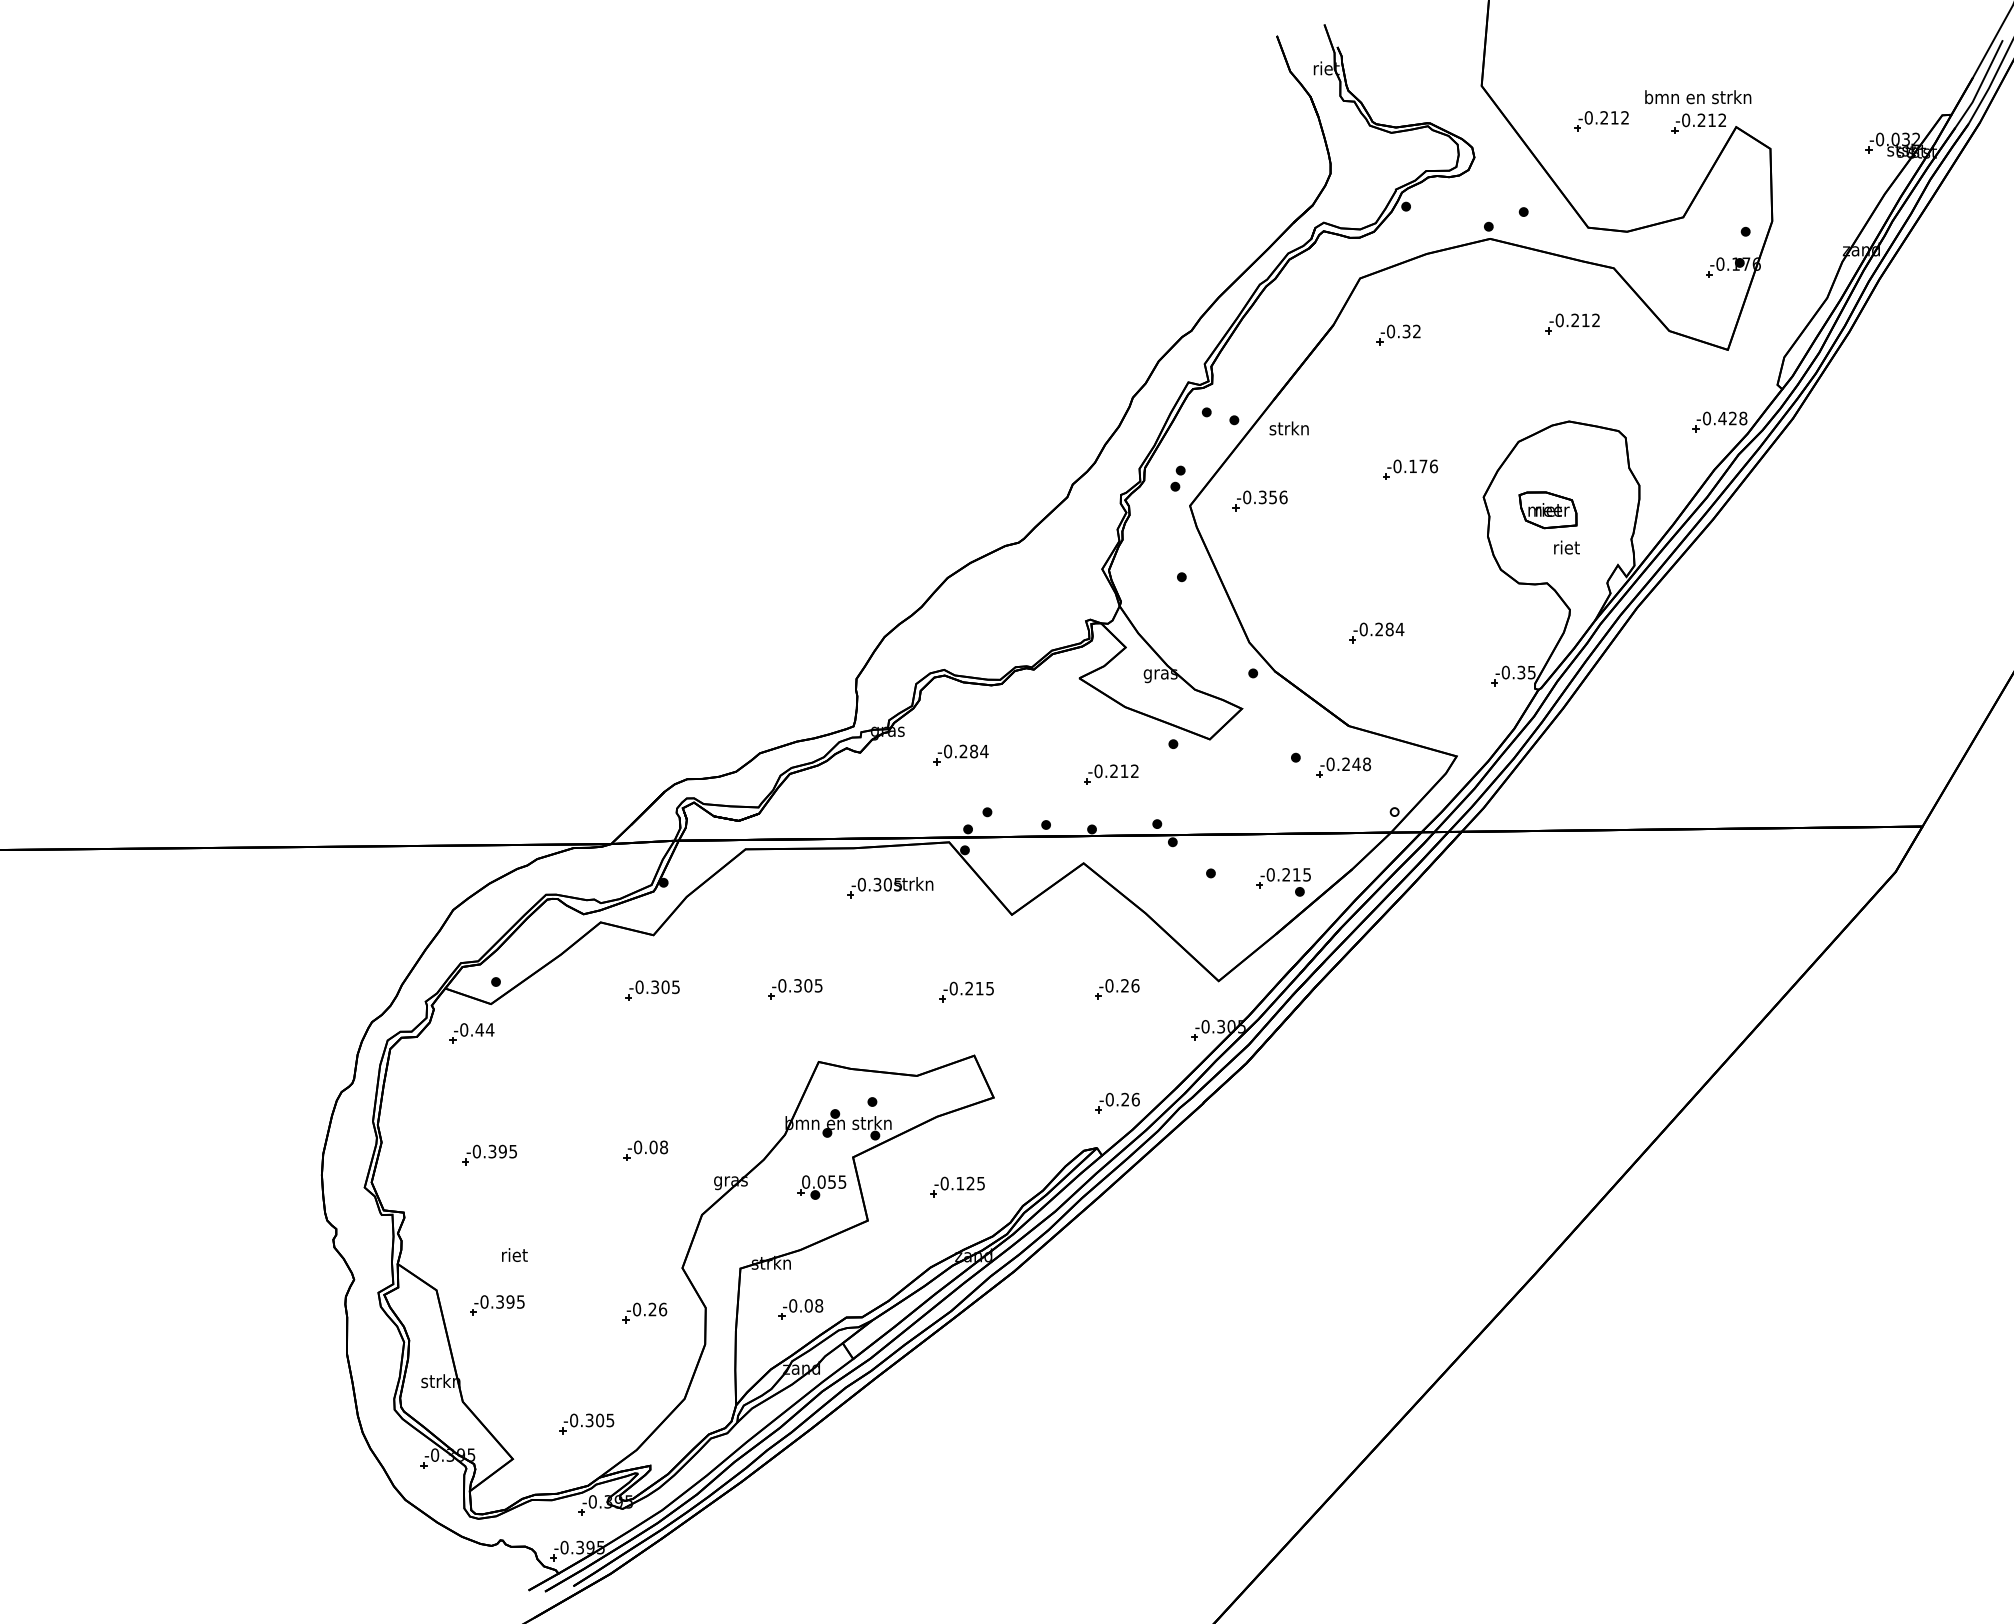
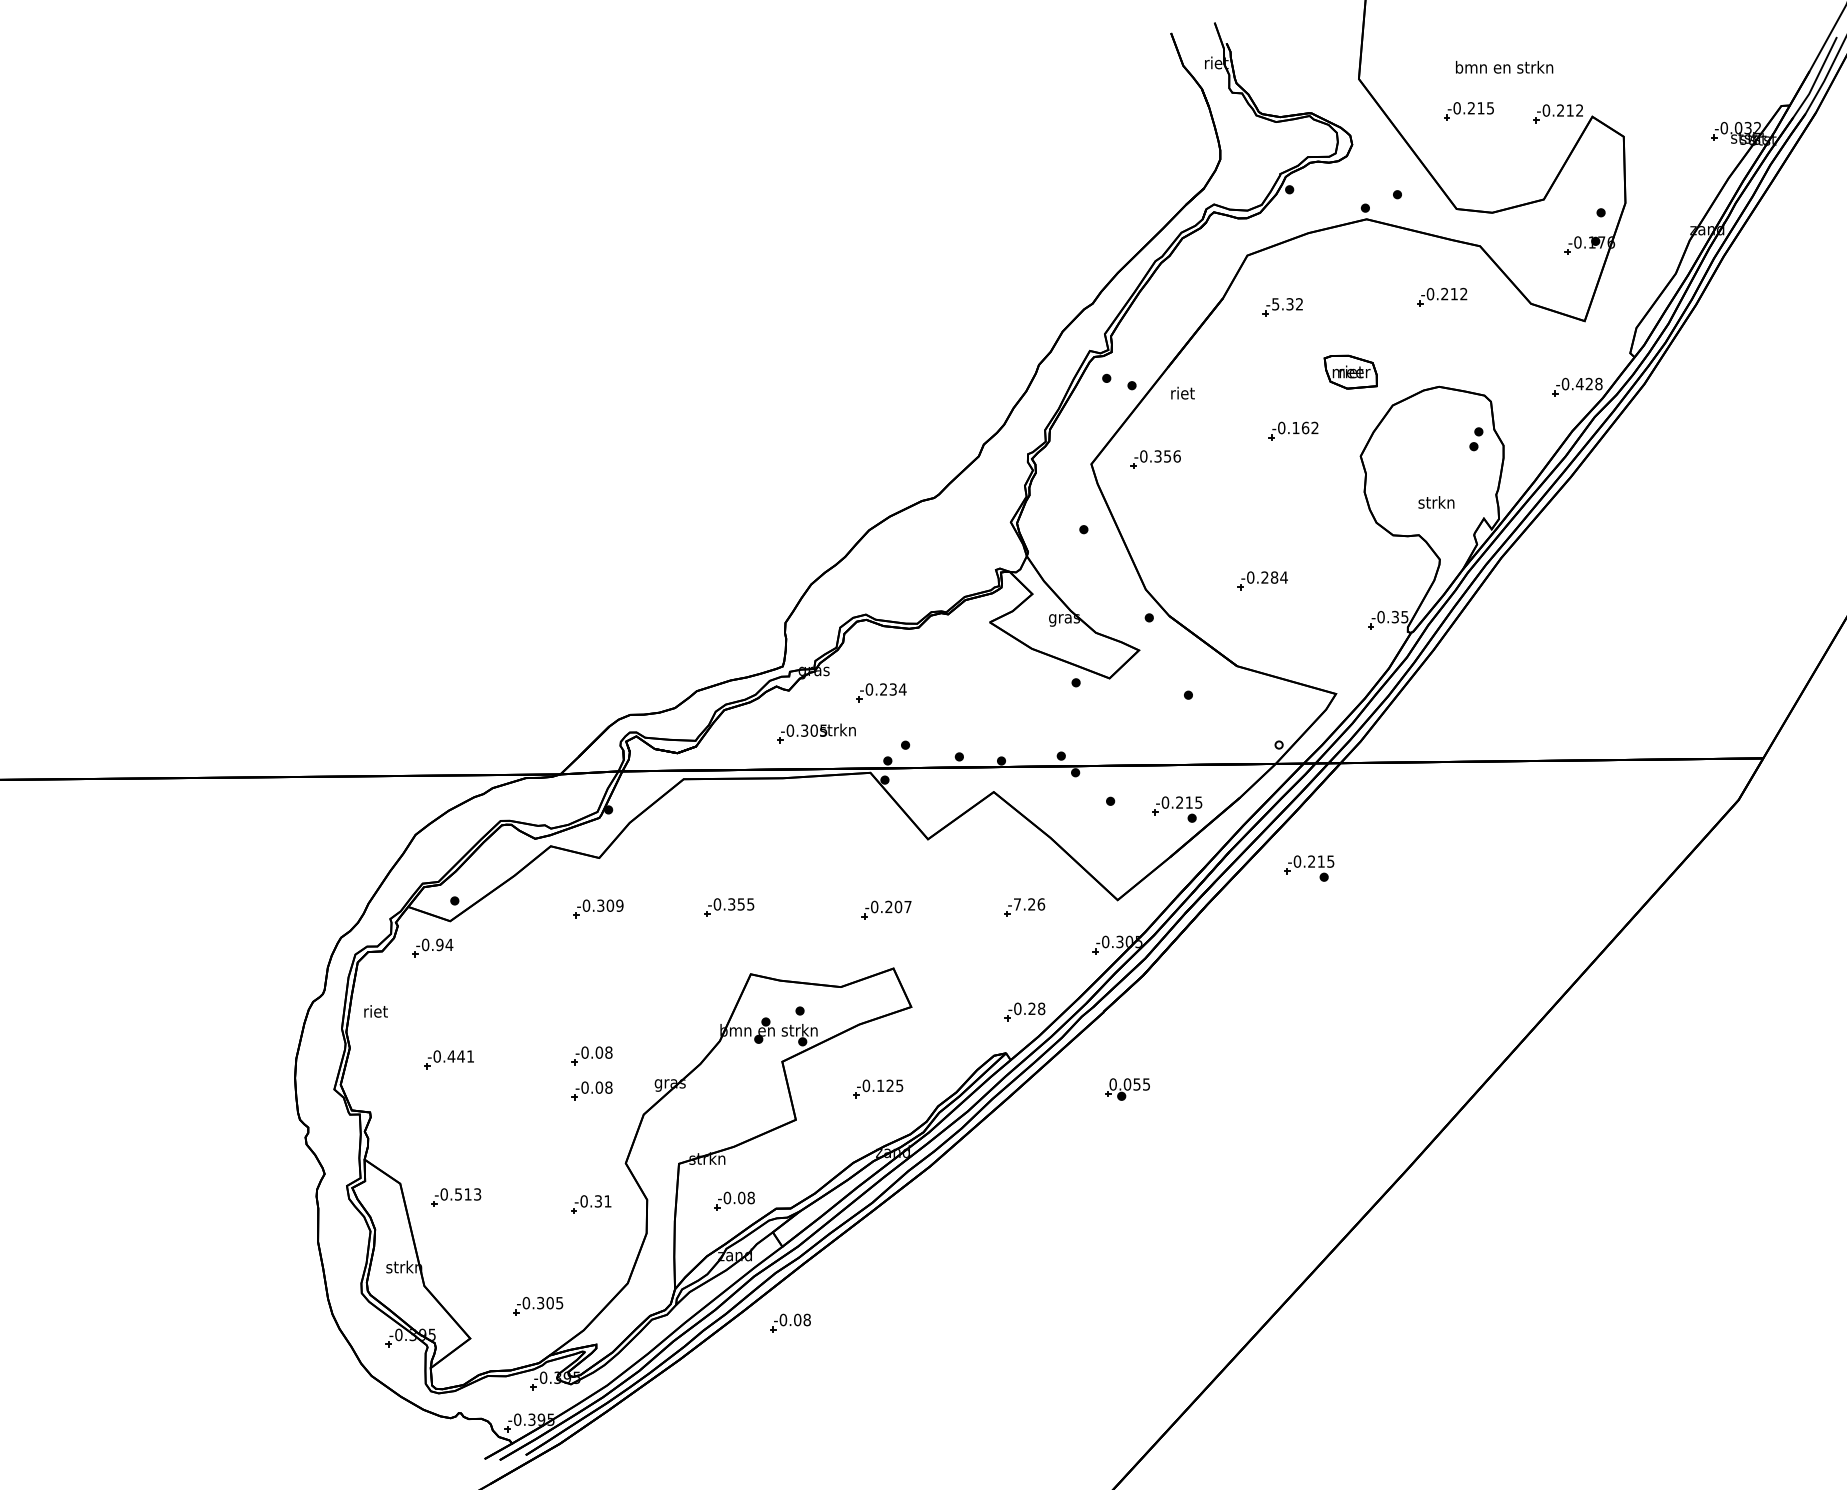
text: (1698, 97) -> (1504, 67), moved
text: (1625, 118) -> (1490, 108), -0.212 -> -0.215
text: (1390, 331) -> (1275, 304), -0.32 -> -5.32
text: (1289, 427) -> (1182, 392), strkn -> riet
text: (1427, 465) -> (1309, 427), -0.176 -> -0.162
part: (1178, 478) -> (1476, 439), moved
part: (1547, 509) -> (1350, 371), moved
text: (1566, 547) -> (1436, 502), riet -> strkn
text: (973, 751) -> (892, 689), -0.284 -> -0.234
part: (1343, 767) -> (1232, 704), removed
part: (1111, 774) -> (1019, 710), removed
part: (890, 887) -> (816, 733), moved
part: (1427, 946) -> (1309, 868), added
text: (807, 985) -> (740, 904), -0.305 -> -0.355
text: (1109, 985) -> (1017, 904), -0.26 -> -7.26
text: (675, 986) -> (619, 905), -0.305 -> -0.309
text: (984, 988) -> (902, 906), -0.215 -> -0.207
text: (479, 1029) -> (439, 944), -0.44 -> -0.94
text: (1135, 1099) -> (1041, 1008), -0.26 -> -0.28
text: (502, 1151) -> (460, 1056), -0.395 -> -0.441
part: (821, 1187) -> (1127, 1089), moved
part: (645, 1188) -> (591, 1090), added
text: (514, 1255) -> (375, 1011), moved
text: (510, 1302) -> (468, 1194), -0.395 -> -0.513
text: (657, 1309) -> (602, 1201), -0.26 -> -0.31
part: (862, 1441) -> (790, 1322), added

